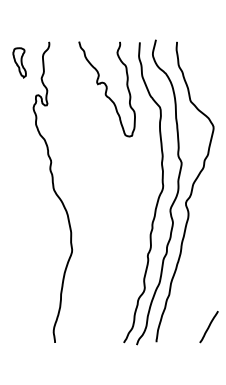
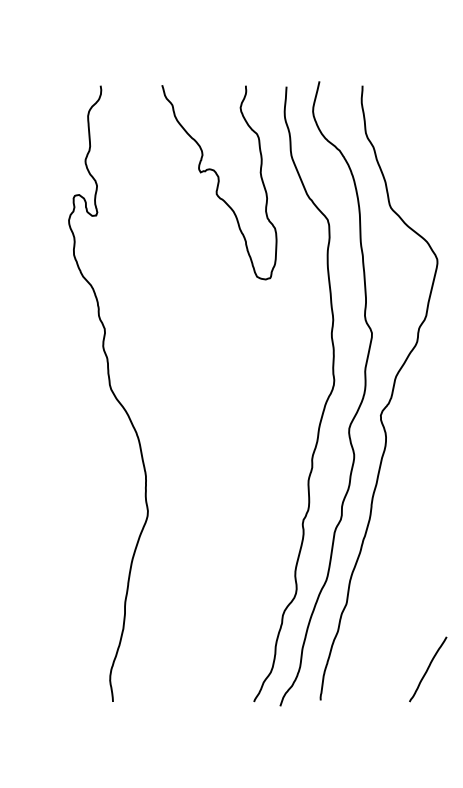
part: (19, 62) -> (40, 127), removed

